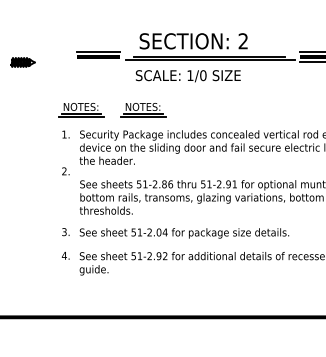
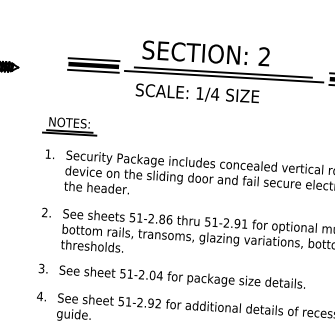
line: (98, 62) -> (93, 71), added
text: (202, 75) -> (214, 94), 1/0 -> 1/4
part: (143, 110) -> (142, 131), removed
text: (65, 171) -> (46, 212), moved

